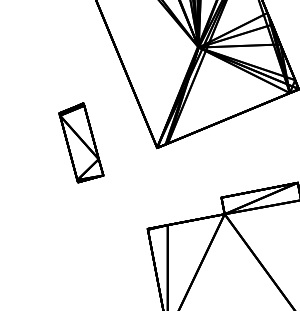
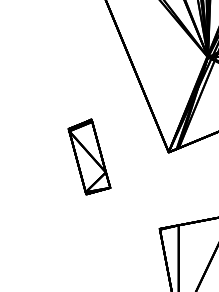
part: (81, 142) -> (89, 156), moved

